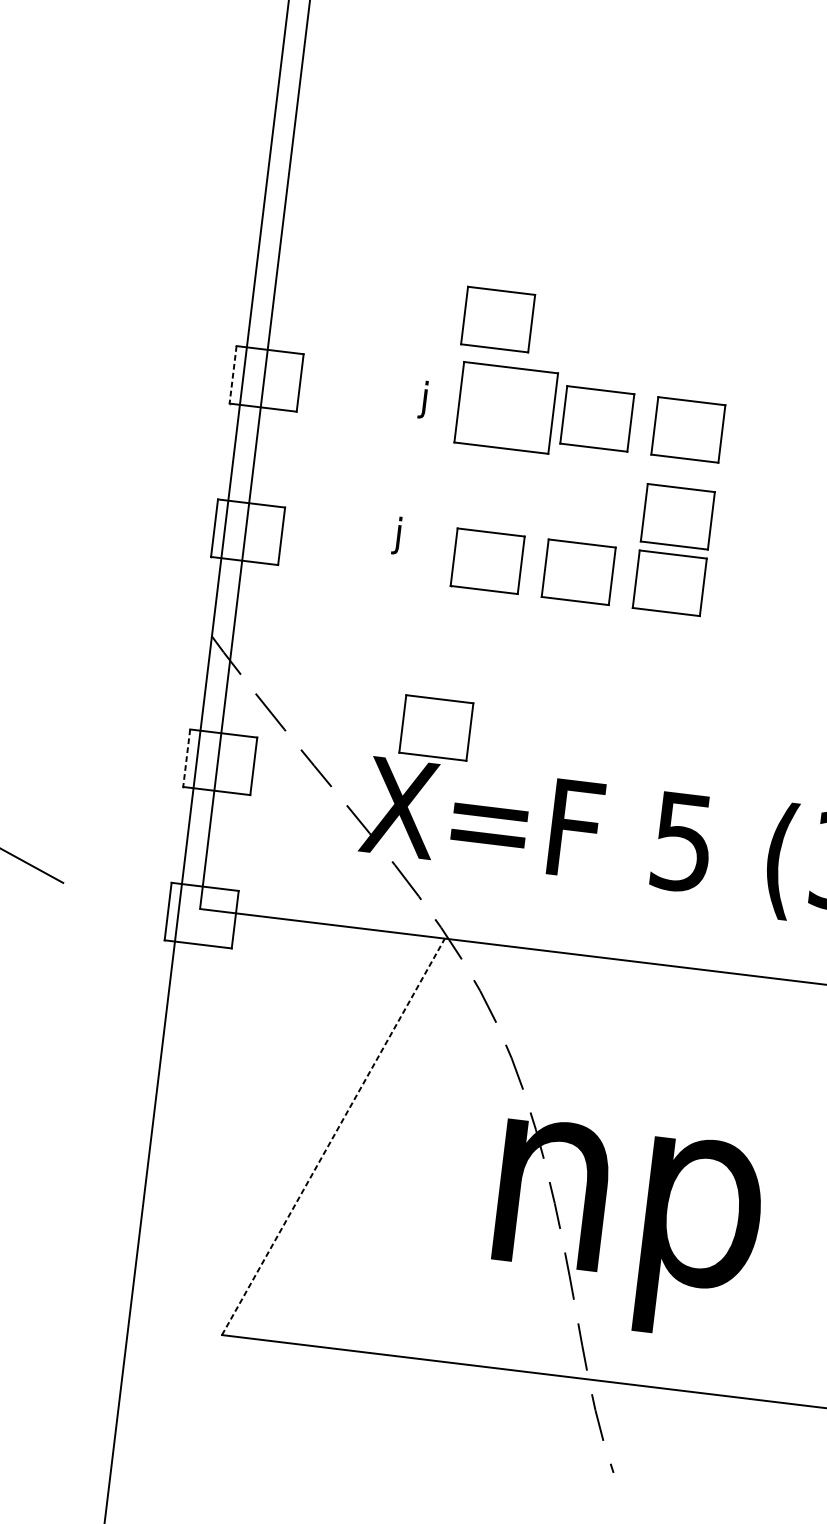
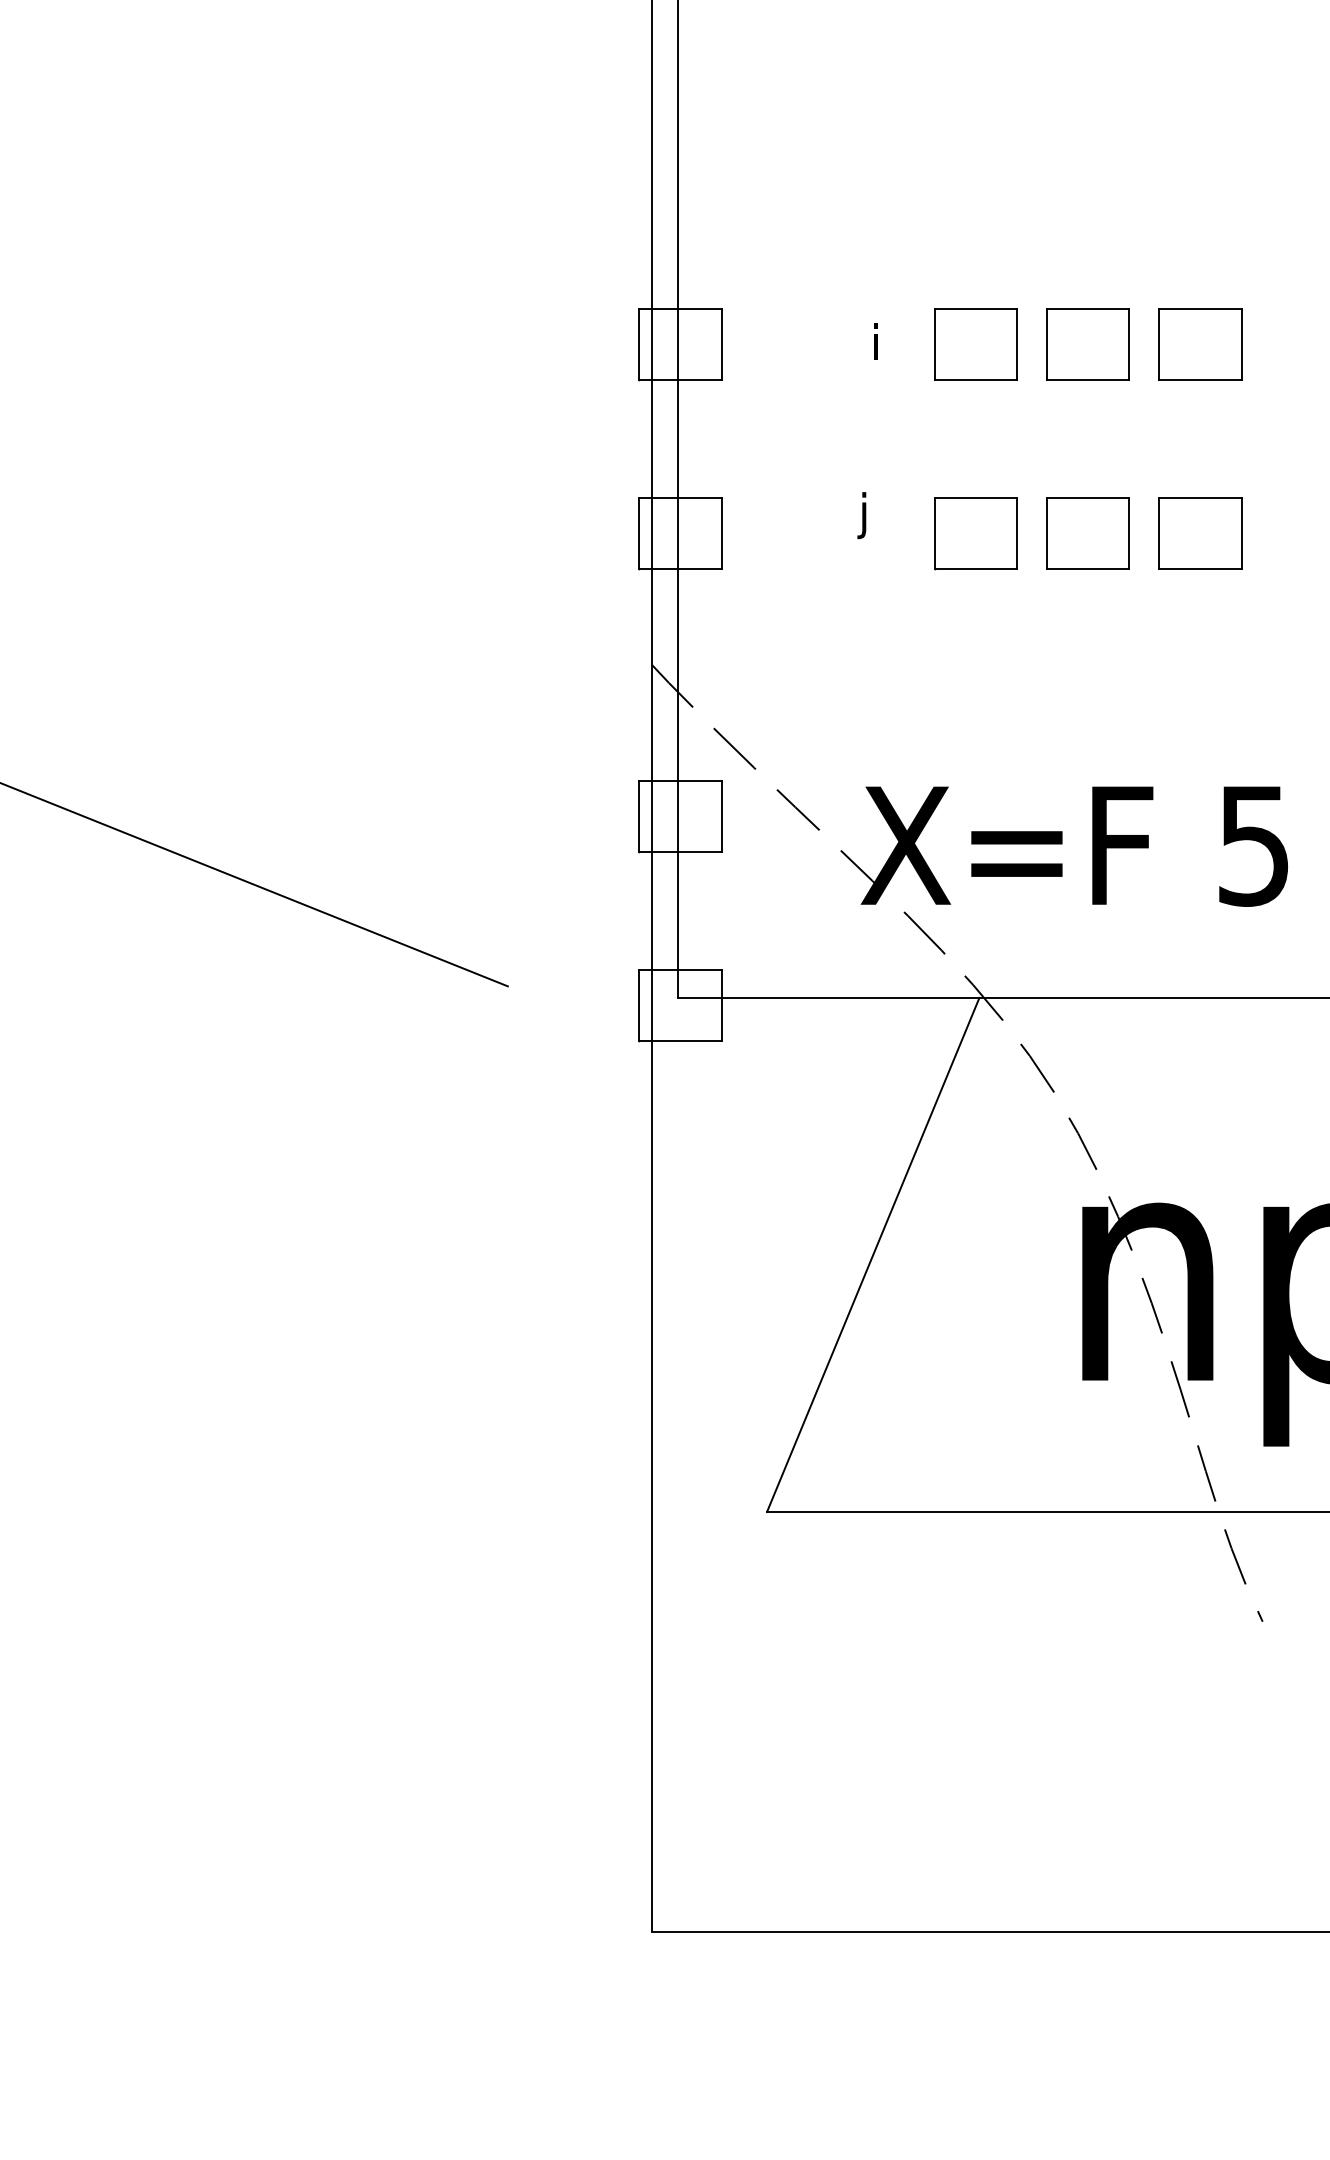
part: (497, 319) -> (952, 238), removed
line: (233, 375) -> (639, 345), dashed -> solid
text: (422, 399) -> (873, 346), j -> i
part: (505, 407) -> (975, 344), size x0.71
part: (678, 516) -> (1200, 451), removed
part: (435, 727) -> (937, 743), removed
line: (186, 758) -> (639, 817), dashed -> solid
line: (333, 1136) -> (873, 1254), dashed -> solid

